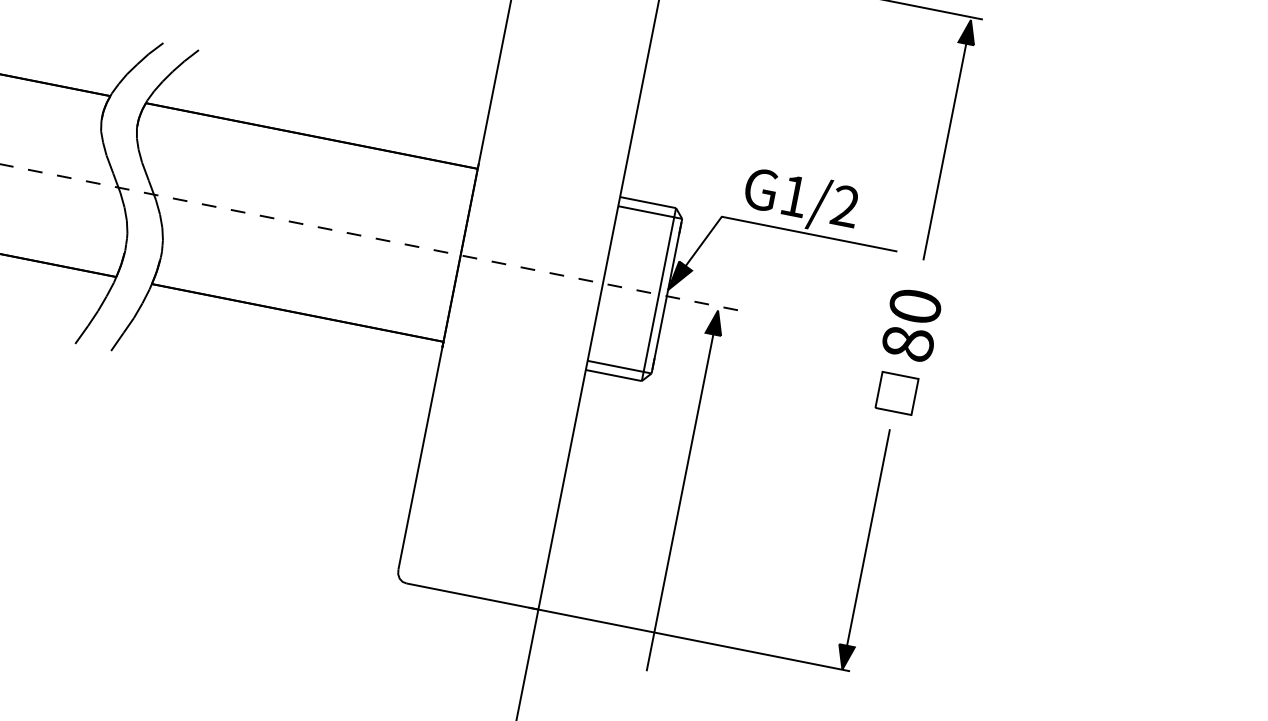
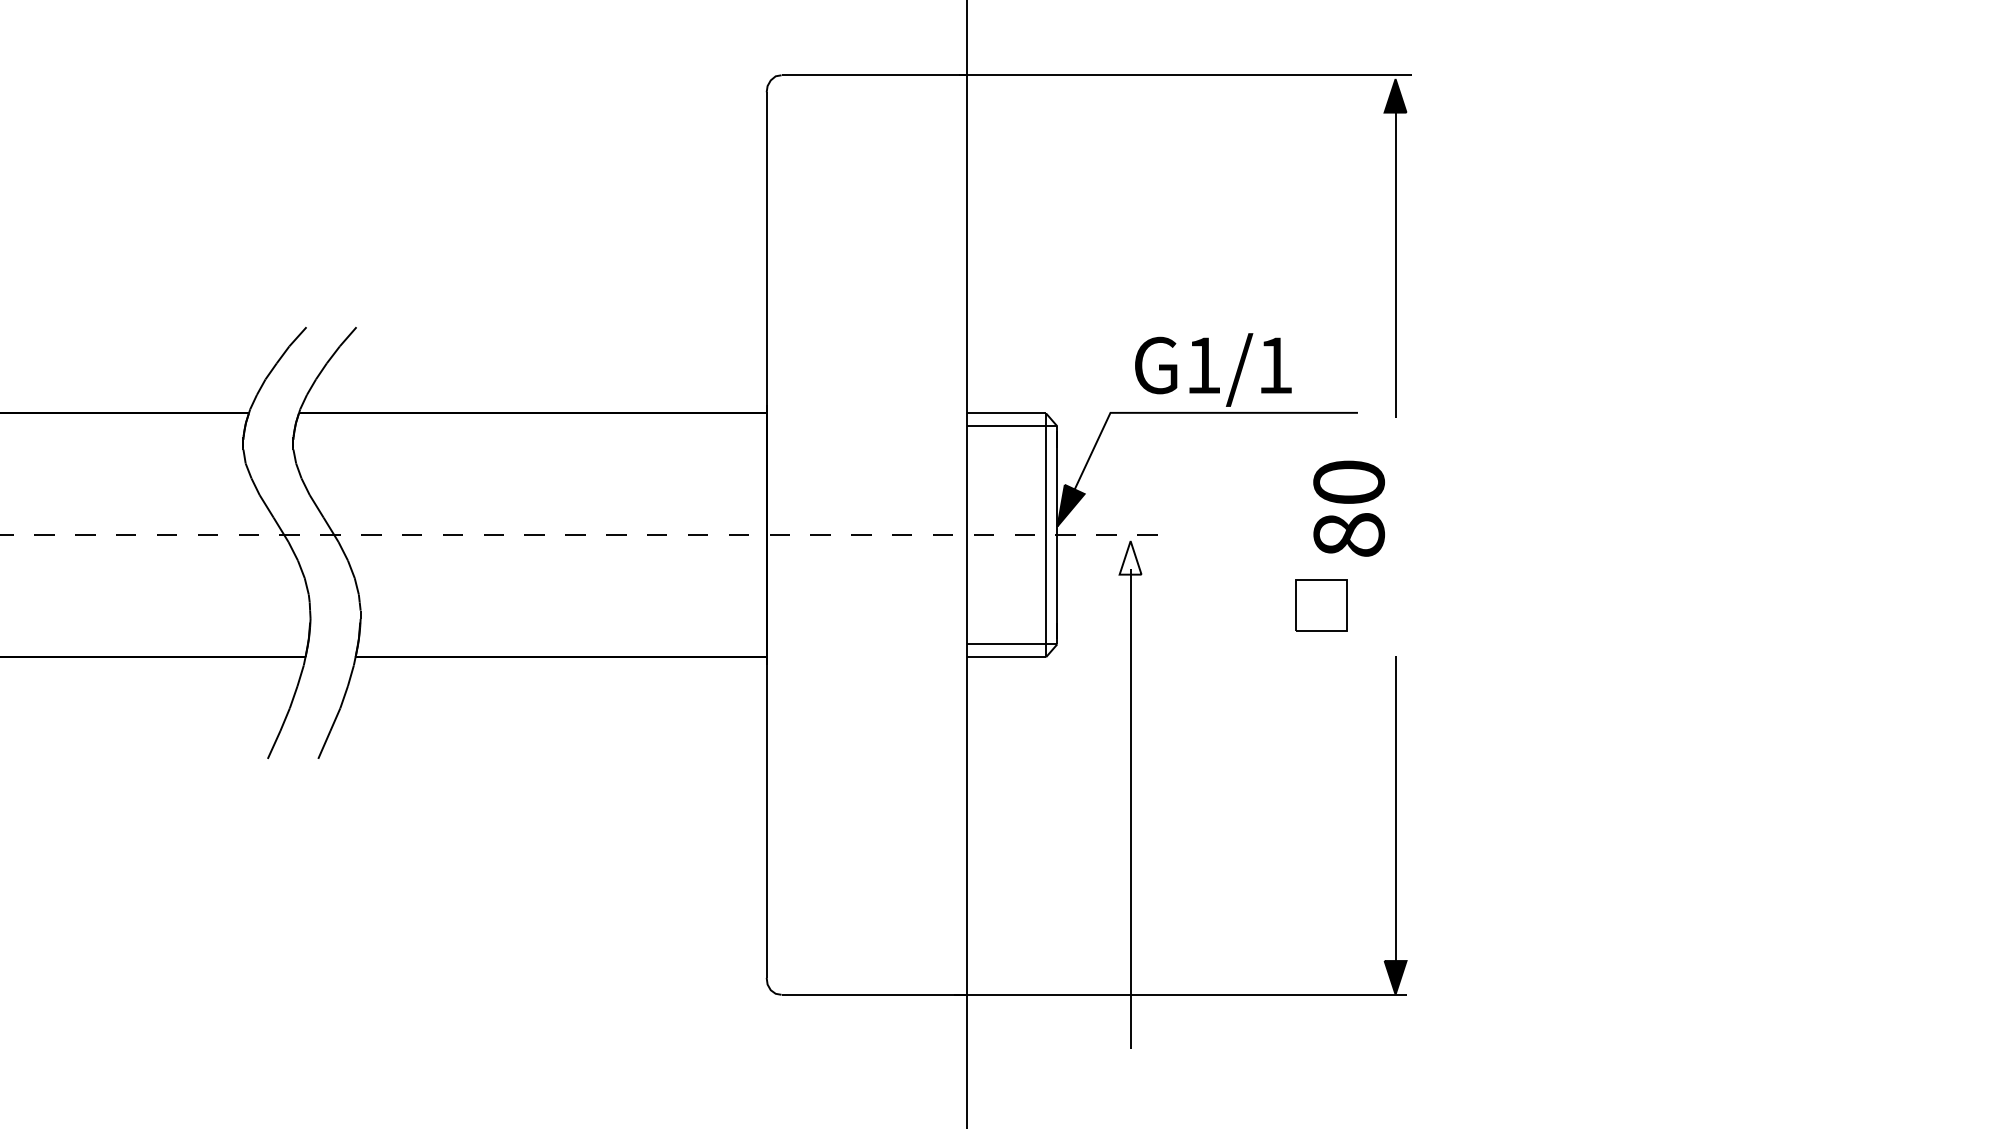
text: (845, 205) -> (1275, 364), G1/2 -> G1/1
fill: (715, 322) -> (1130, 557), removed
text: (911, 324) -> (1348, 508), moved
part: (896, 393) -> (1321, 605), moved

